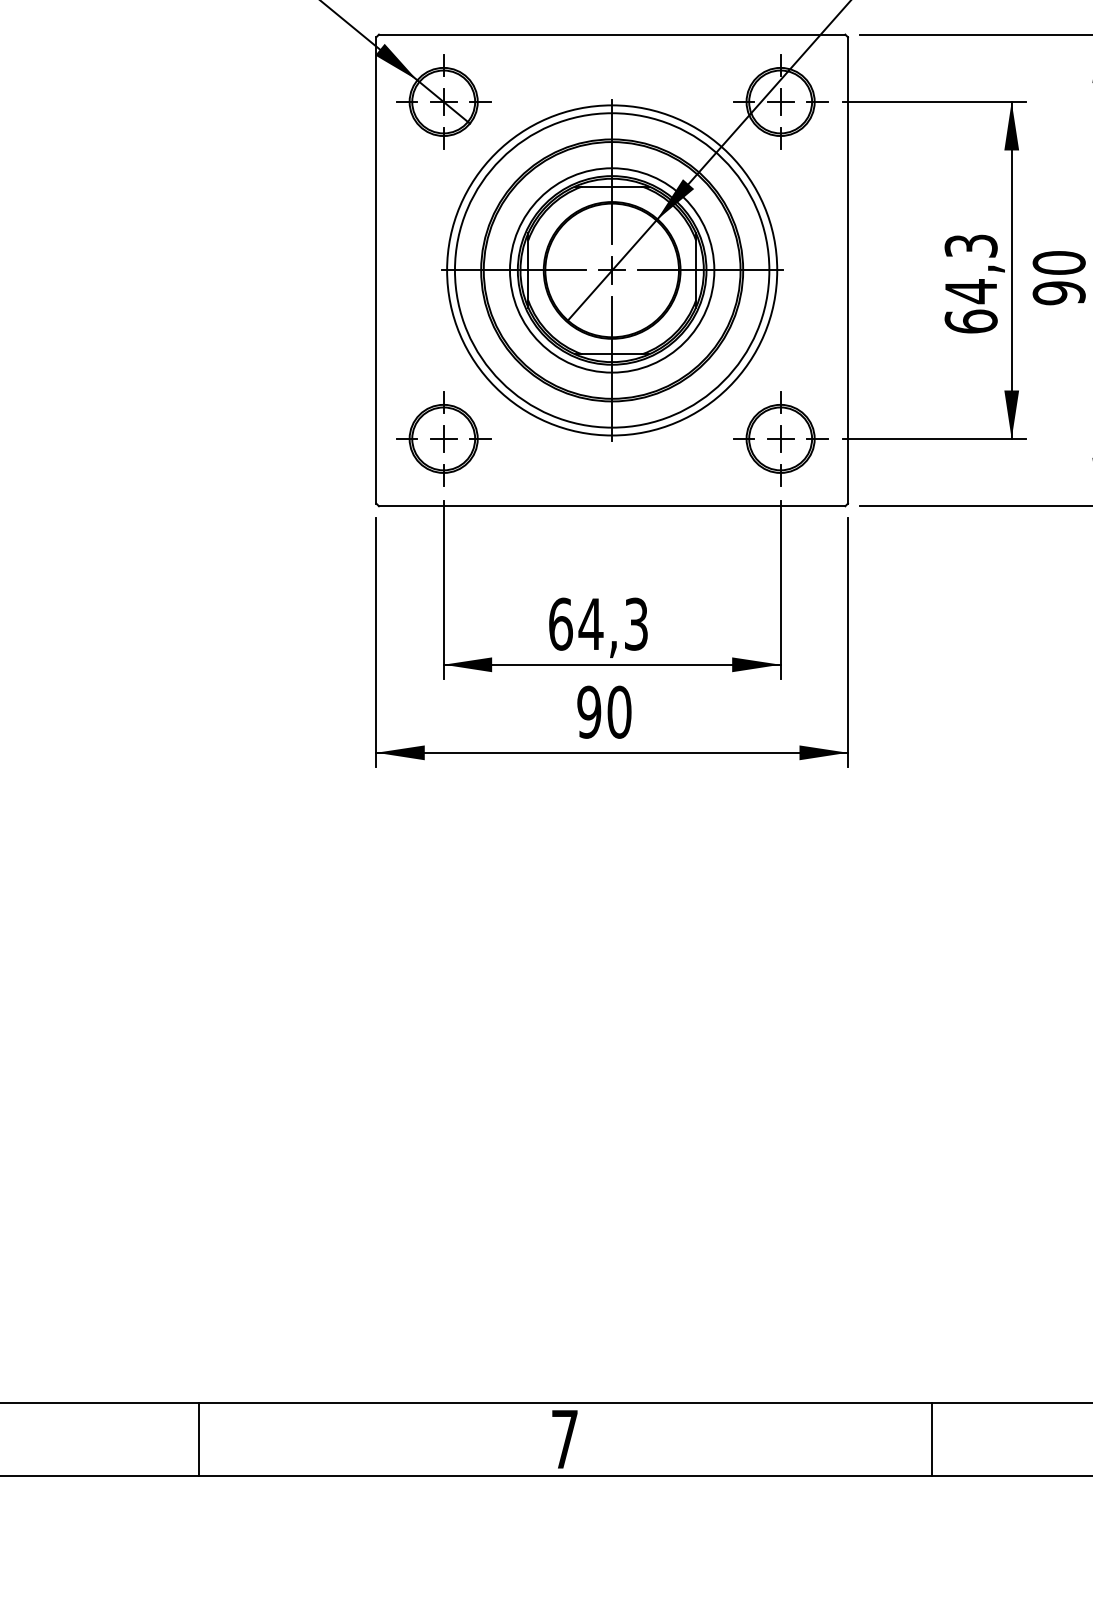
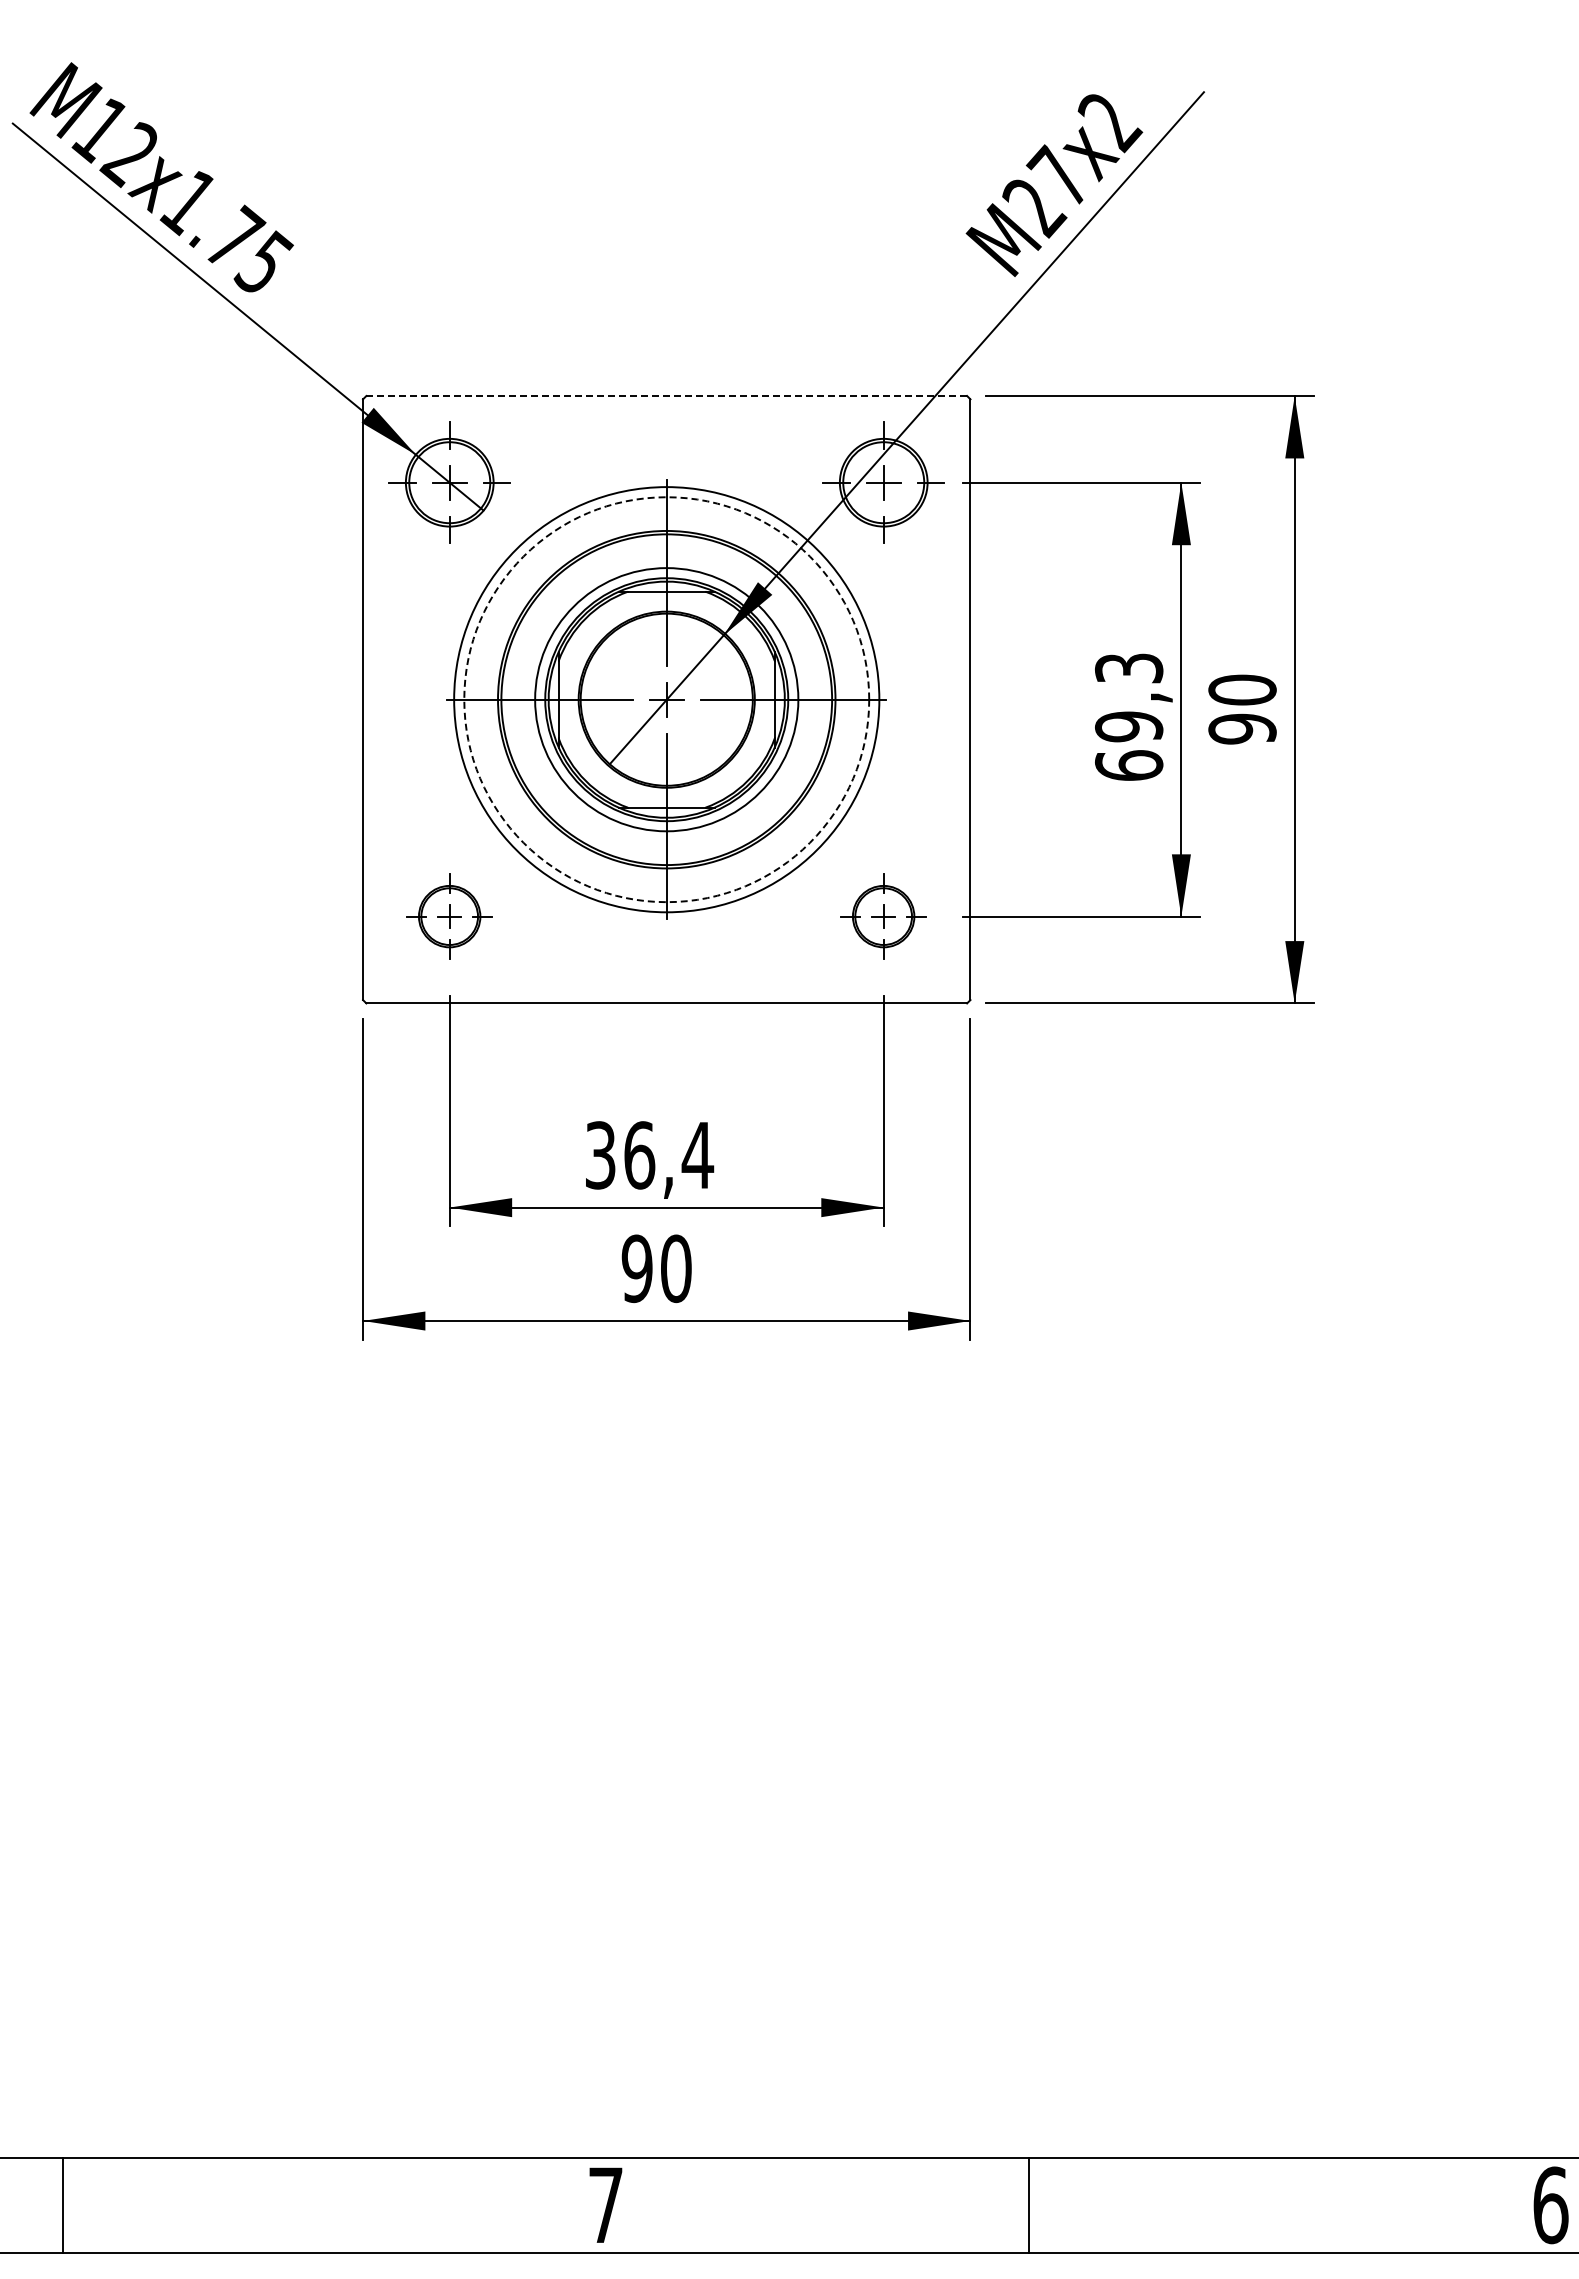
line: (612, 34) -> (667, 395), solid -> dashed
circle: (611, 270) -> (666, 699), solid -> dashed
text: (971, 291) -> (1129, 726), 64,3 -> 69,3
part: (443, 438) -> (449, 916), size x0.7
part: (780, 438) -> (883, 916), size x0.7
text: (598, 624) -> (649, 1155), 64,3 -> 36,4
line: (198, 1439) -> (63, 2205), moved
line: (932, 1439) -> (1029, 2205), moved

